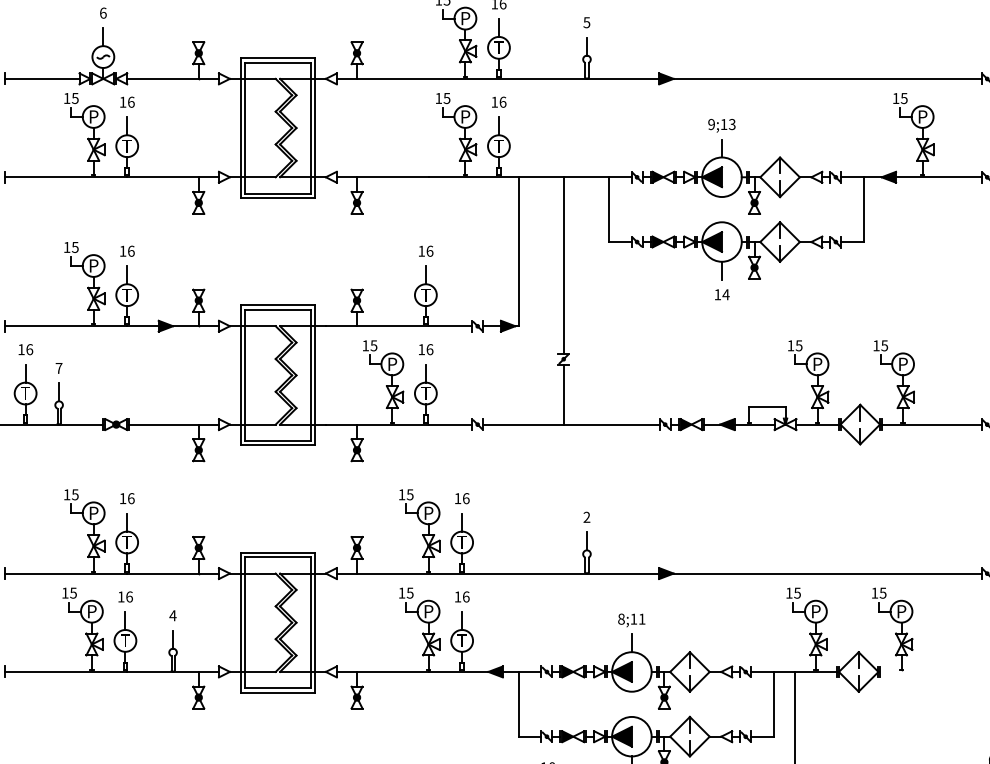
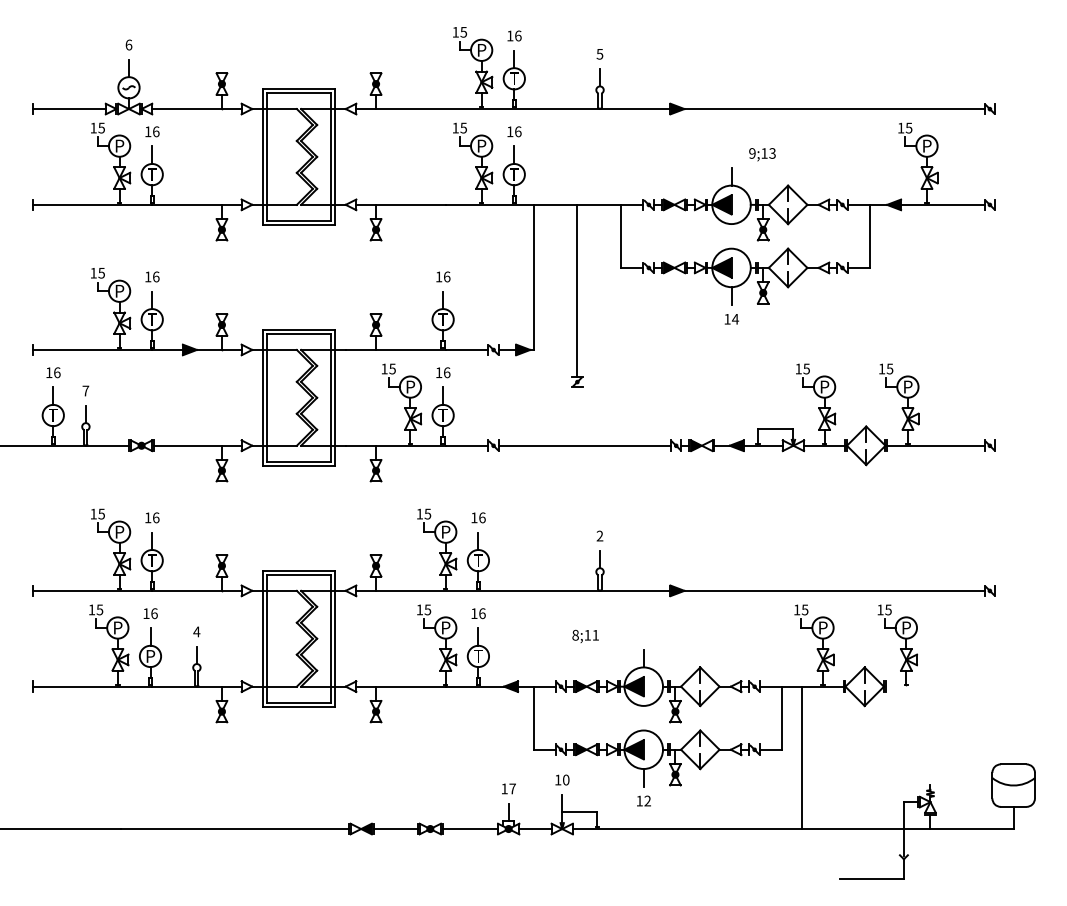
text: (721, 125) -> (762, 154), moved
line: (563, 394) -> (577, 416), removed
text: (631, 619) -> (585, 635), moved
text: (125, 640) -> (150, 656), Т -> Р

